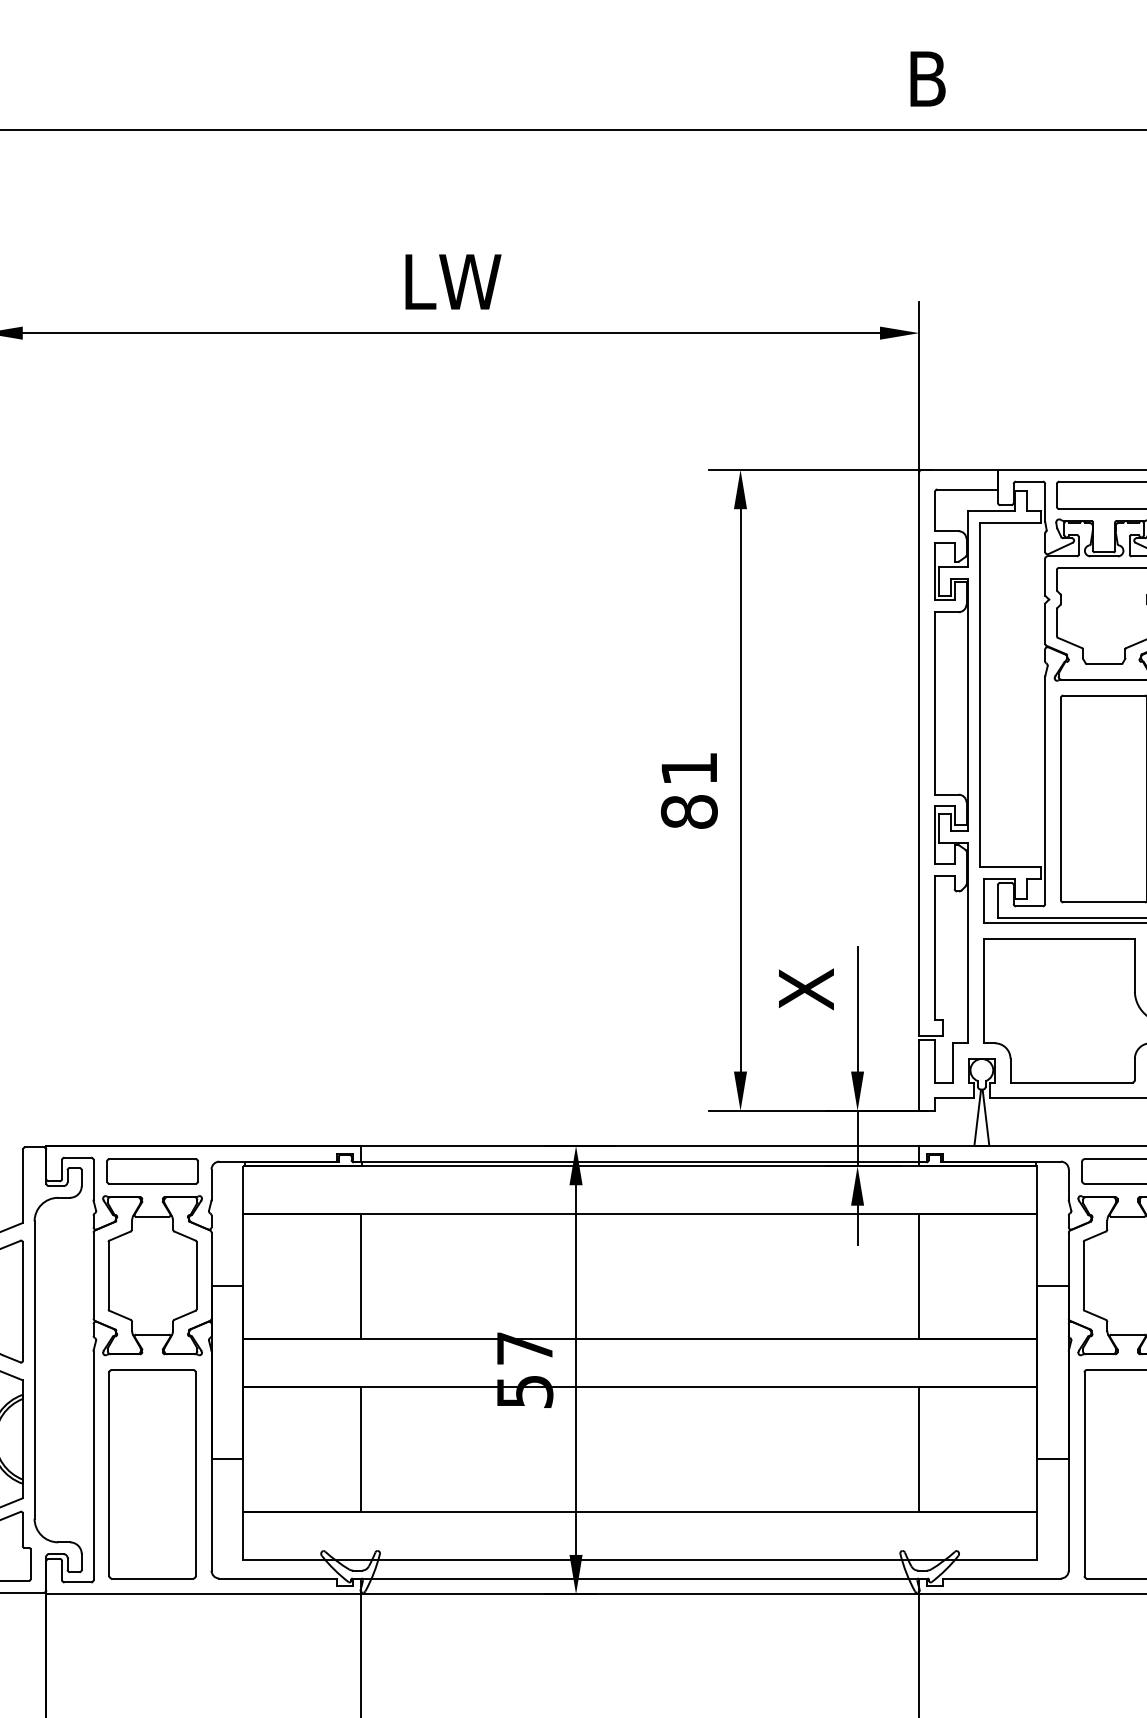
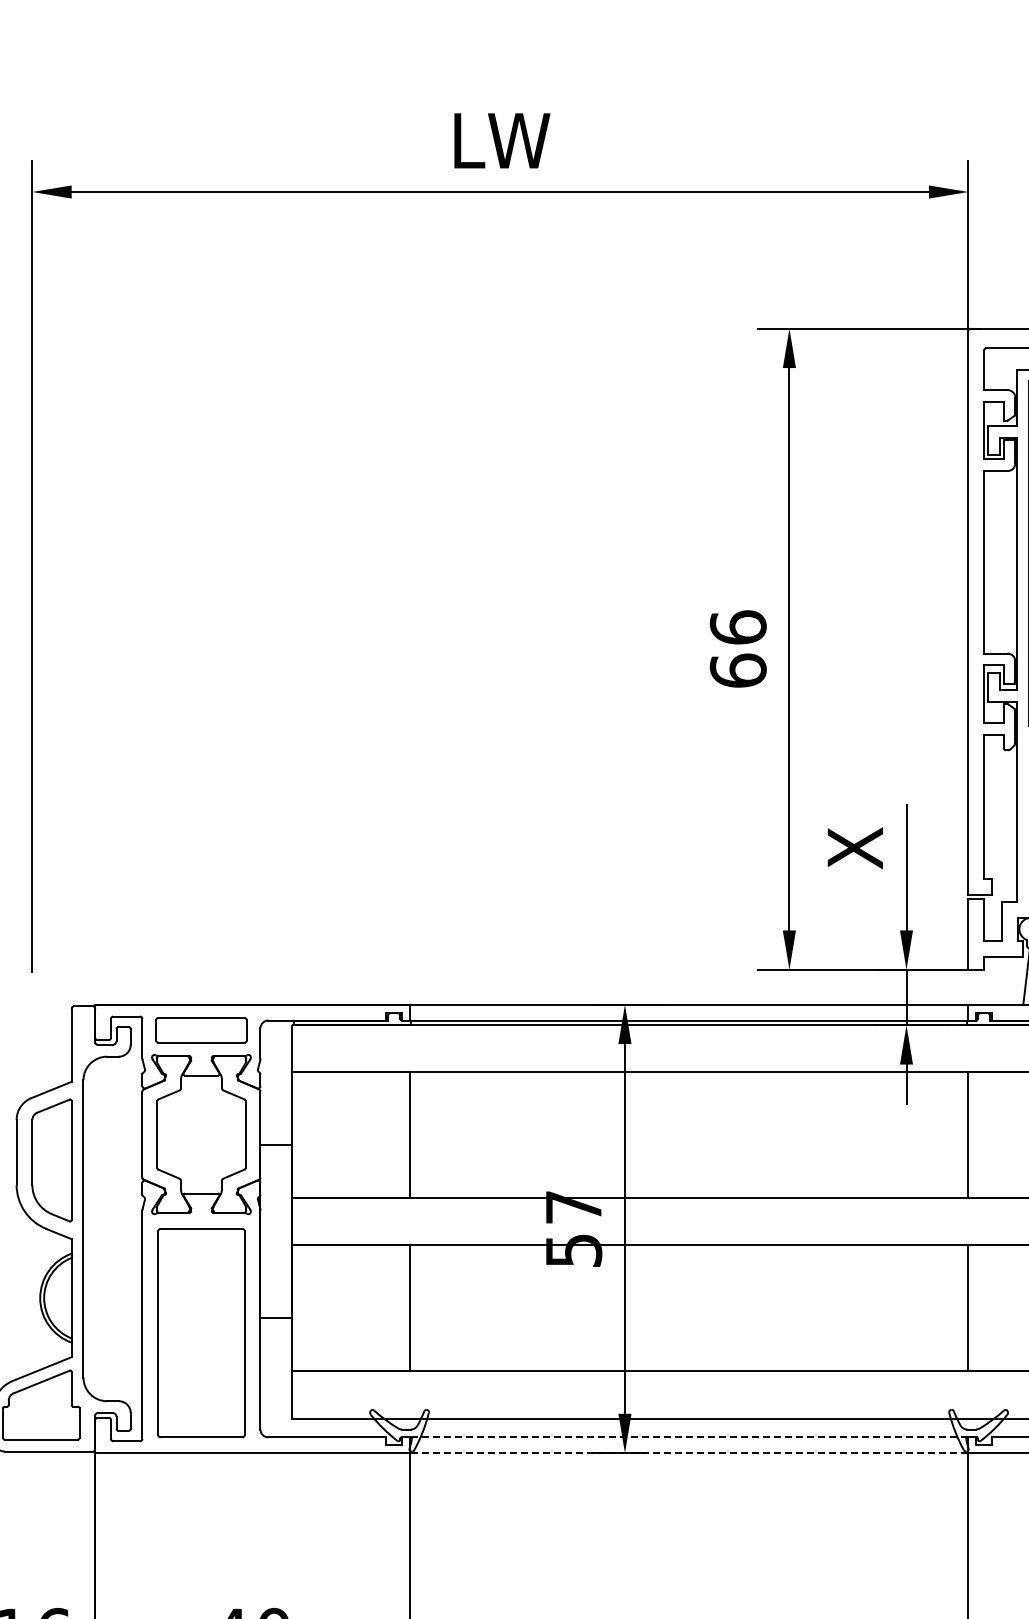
text: (689, 789) -> (738, 648), 81 -> 66
line: (639, 1578) -> (688, 1437), solid -> dashed
line: (639, 1594) -> (688, 1453), solid -> dashed

